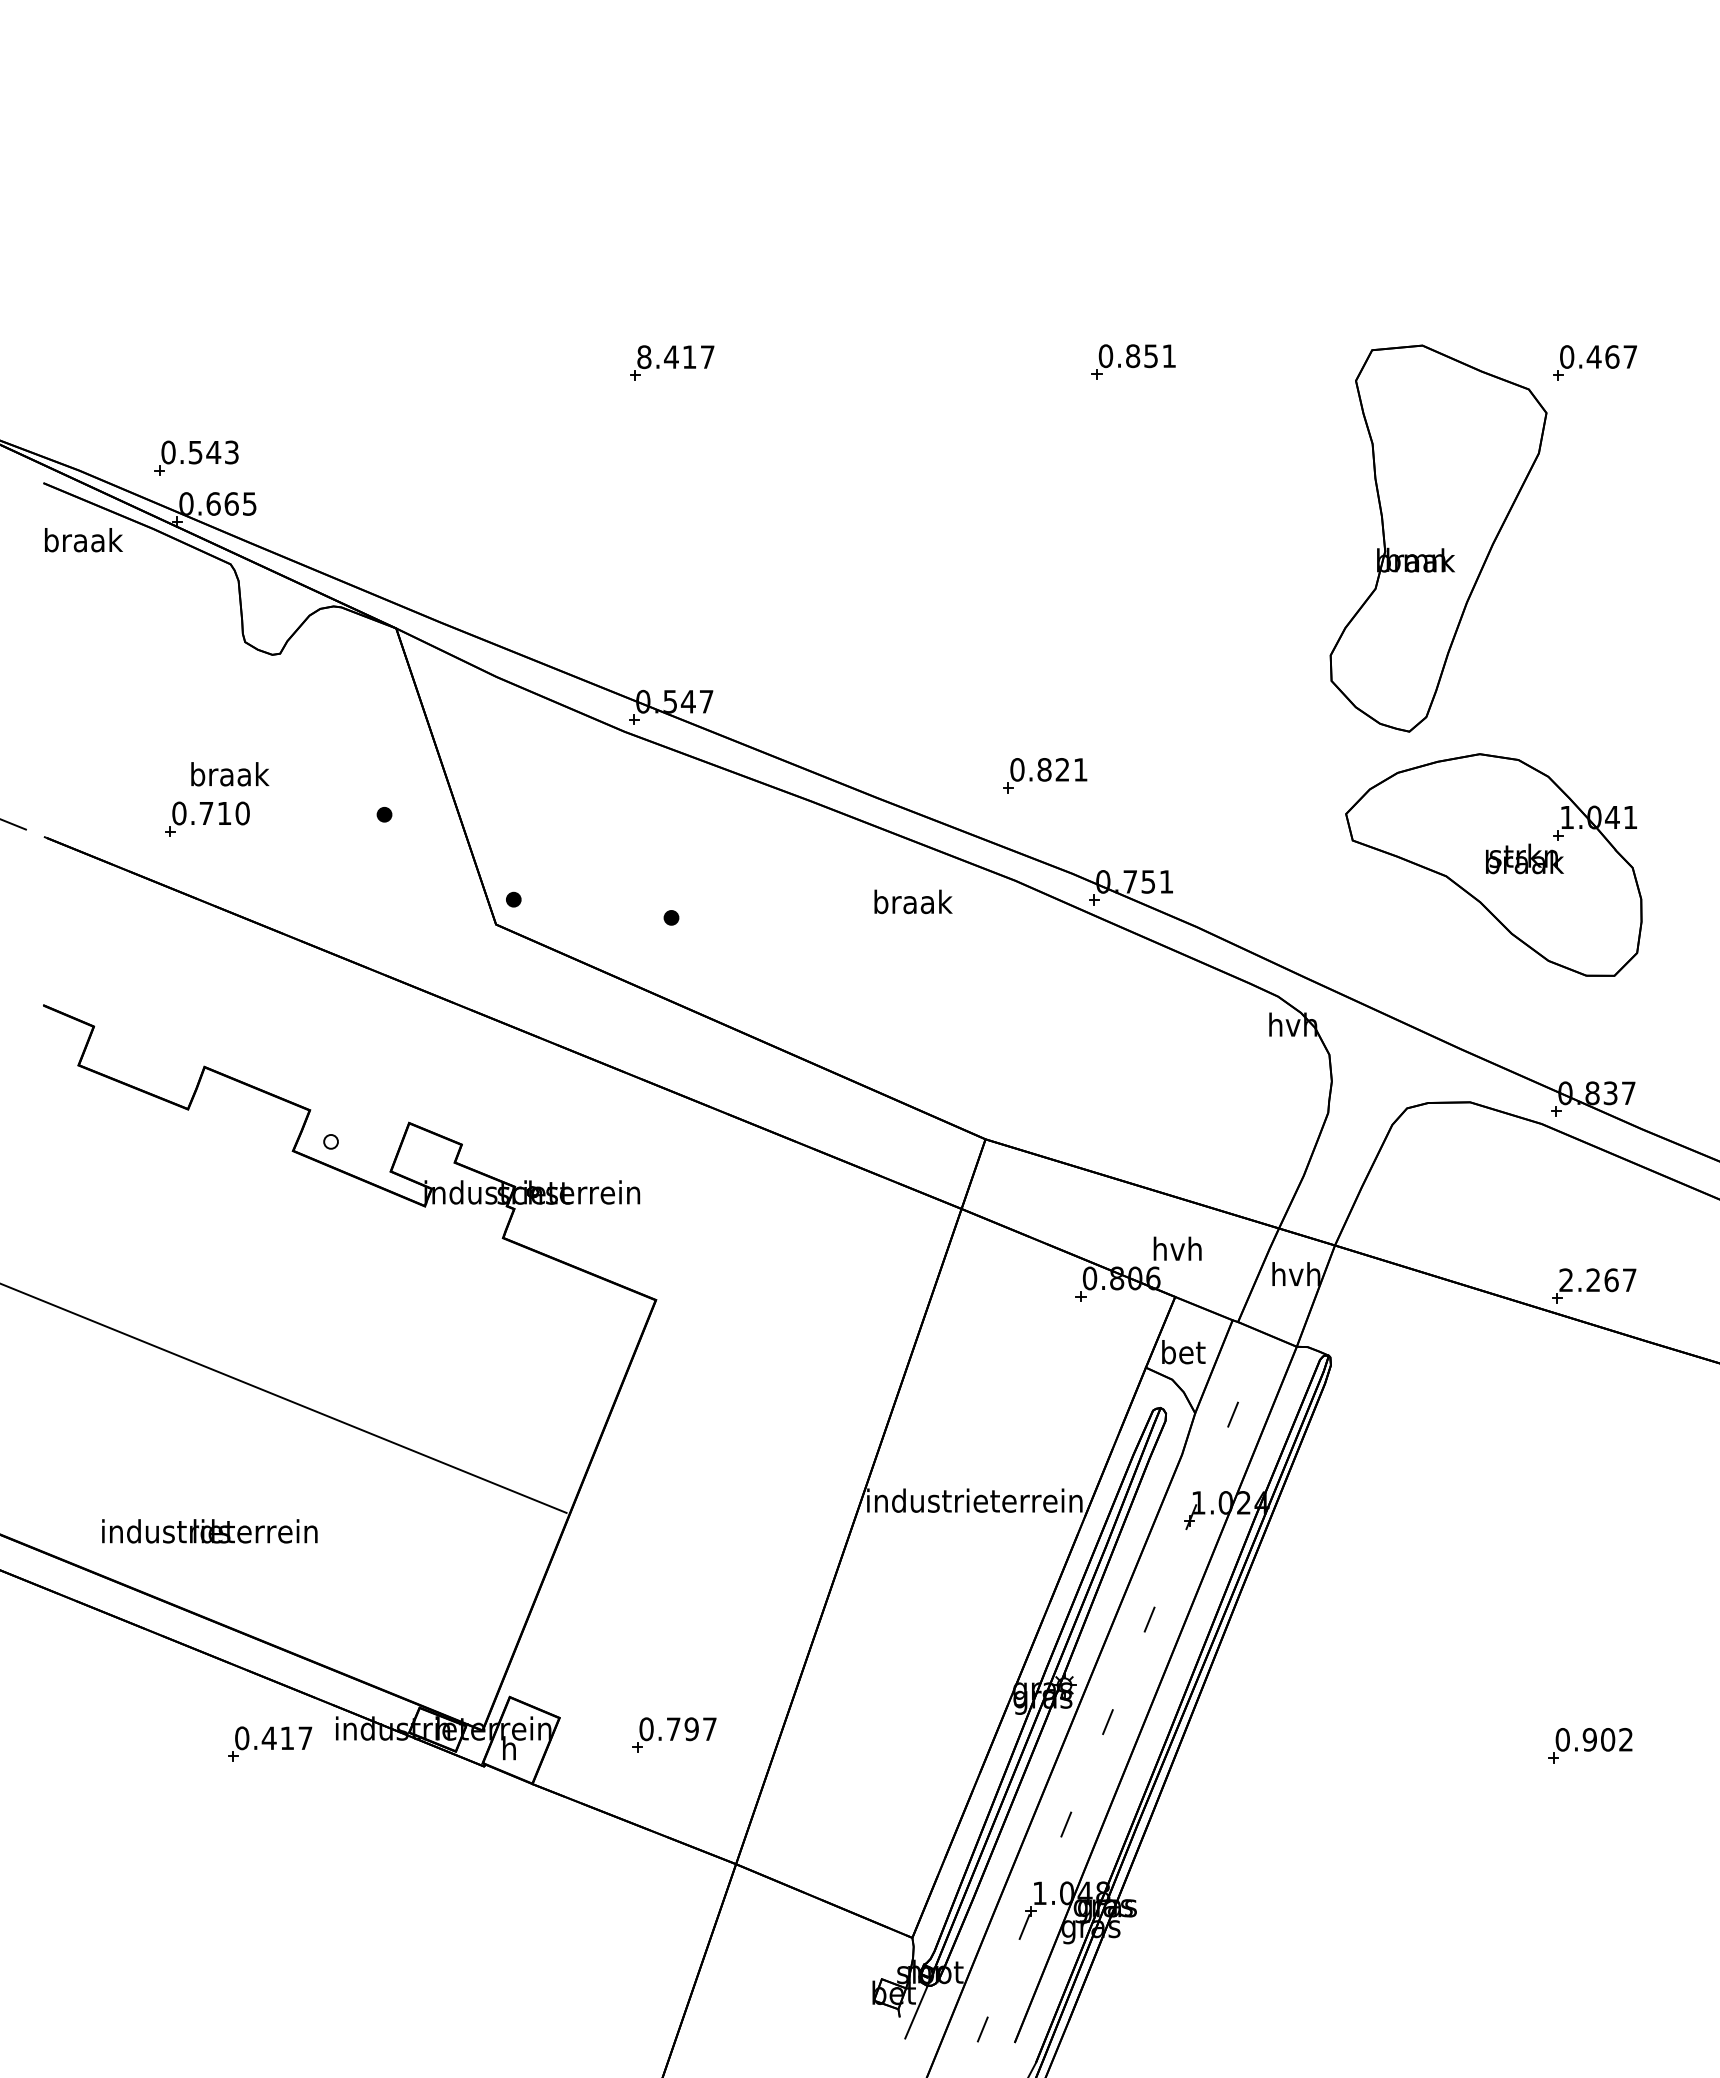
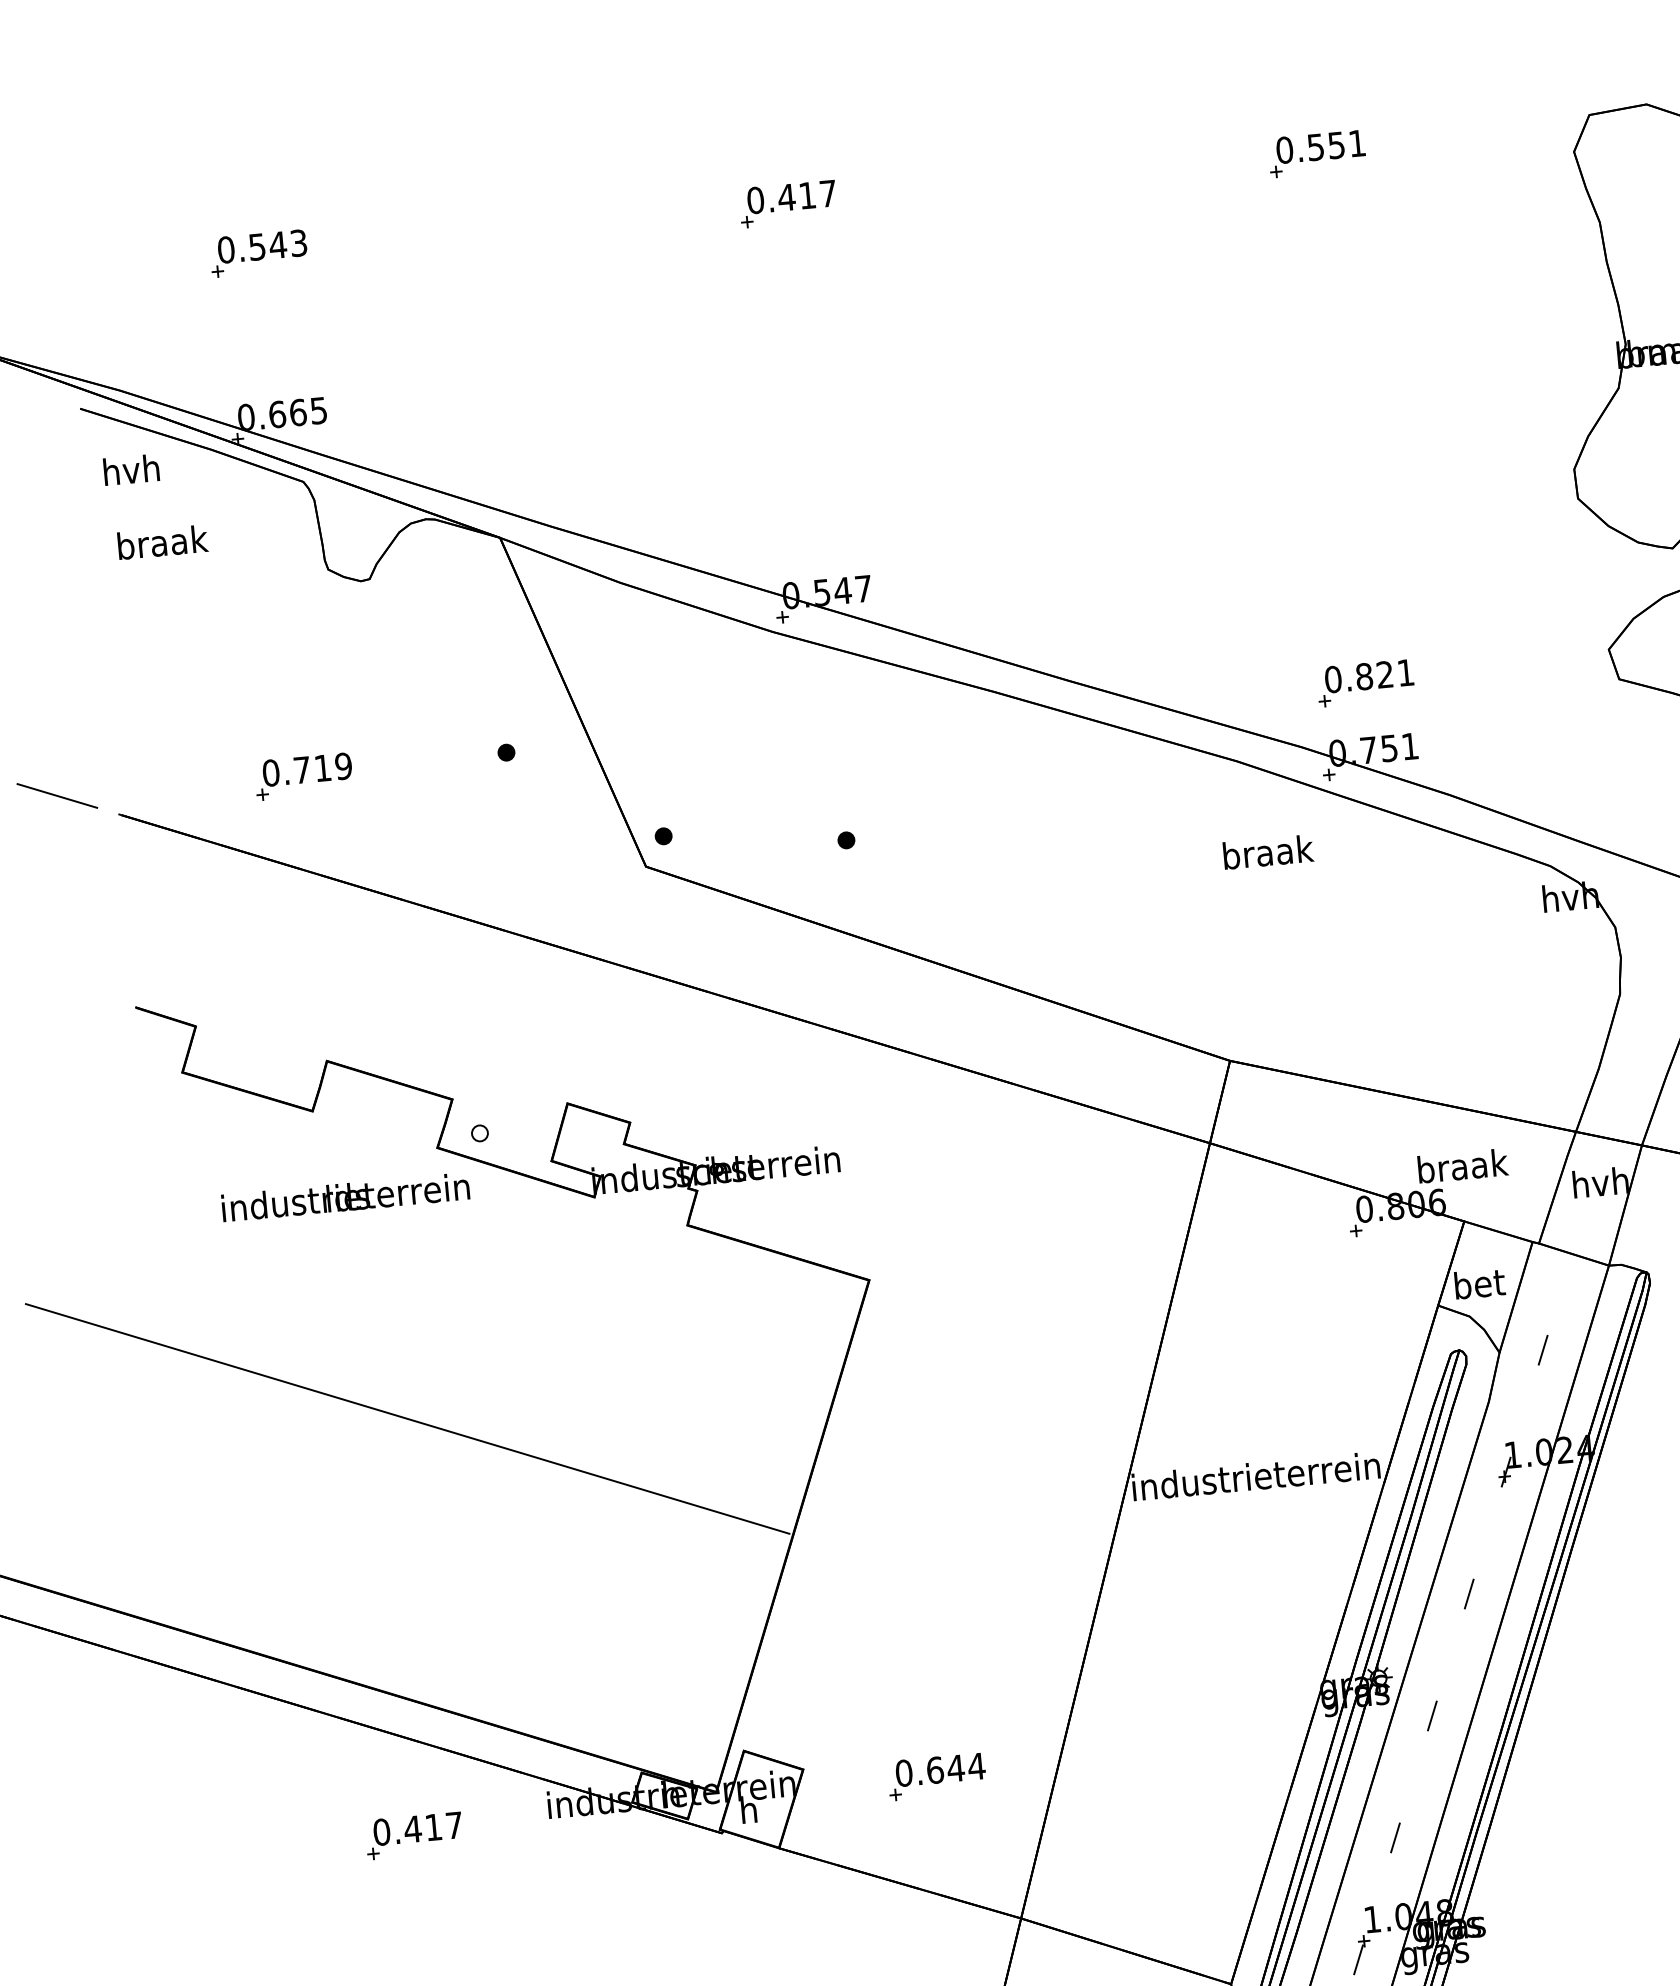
text: (644, 356) -> (755, 199), 8.417 -> 0.417
text: (1133, 356) -> (1316, 147), 0.851 -> 0.551
part: (196, 457) -> (258, 252), moved
text: (83, 540) -> (132, 470), braak -> hvh
text: (230, 774) -> (163, 542), moved
part: (1045, 775) -> (1366, 683), moved
text: (242, 813) -> (343, 766), 0.710 -> 0.719
text: (913, 901) -> (1268, 851), moved
text: (1178, 1248) -> (1462, 1165), hvh -> braak
text: (209, 1531) -> (345, 1197), moved
text: (691, 1729) -> (955, 1768), 0.797 -> 0.644
part: (270, 1743) -> (414, 1835), moved

